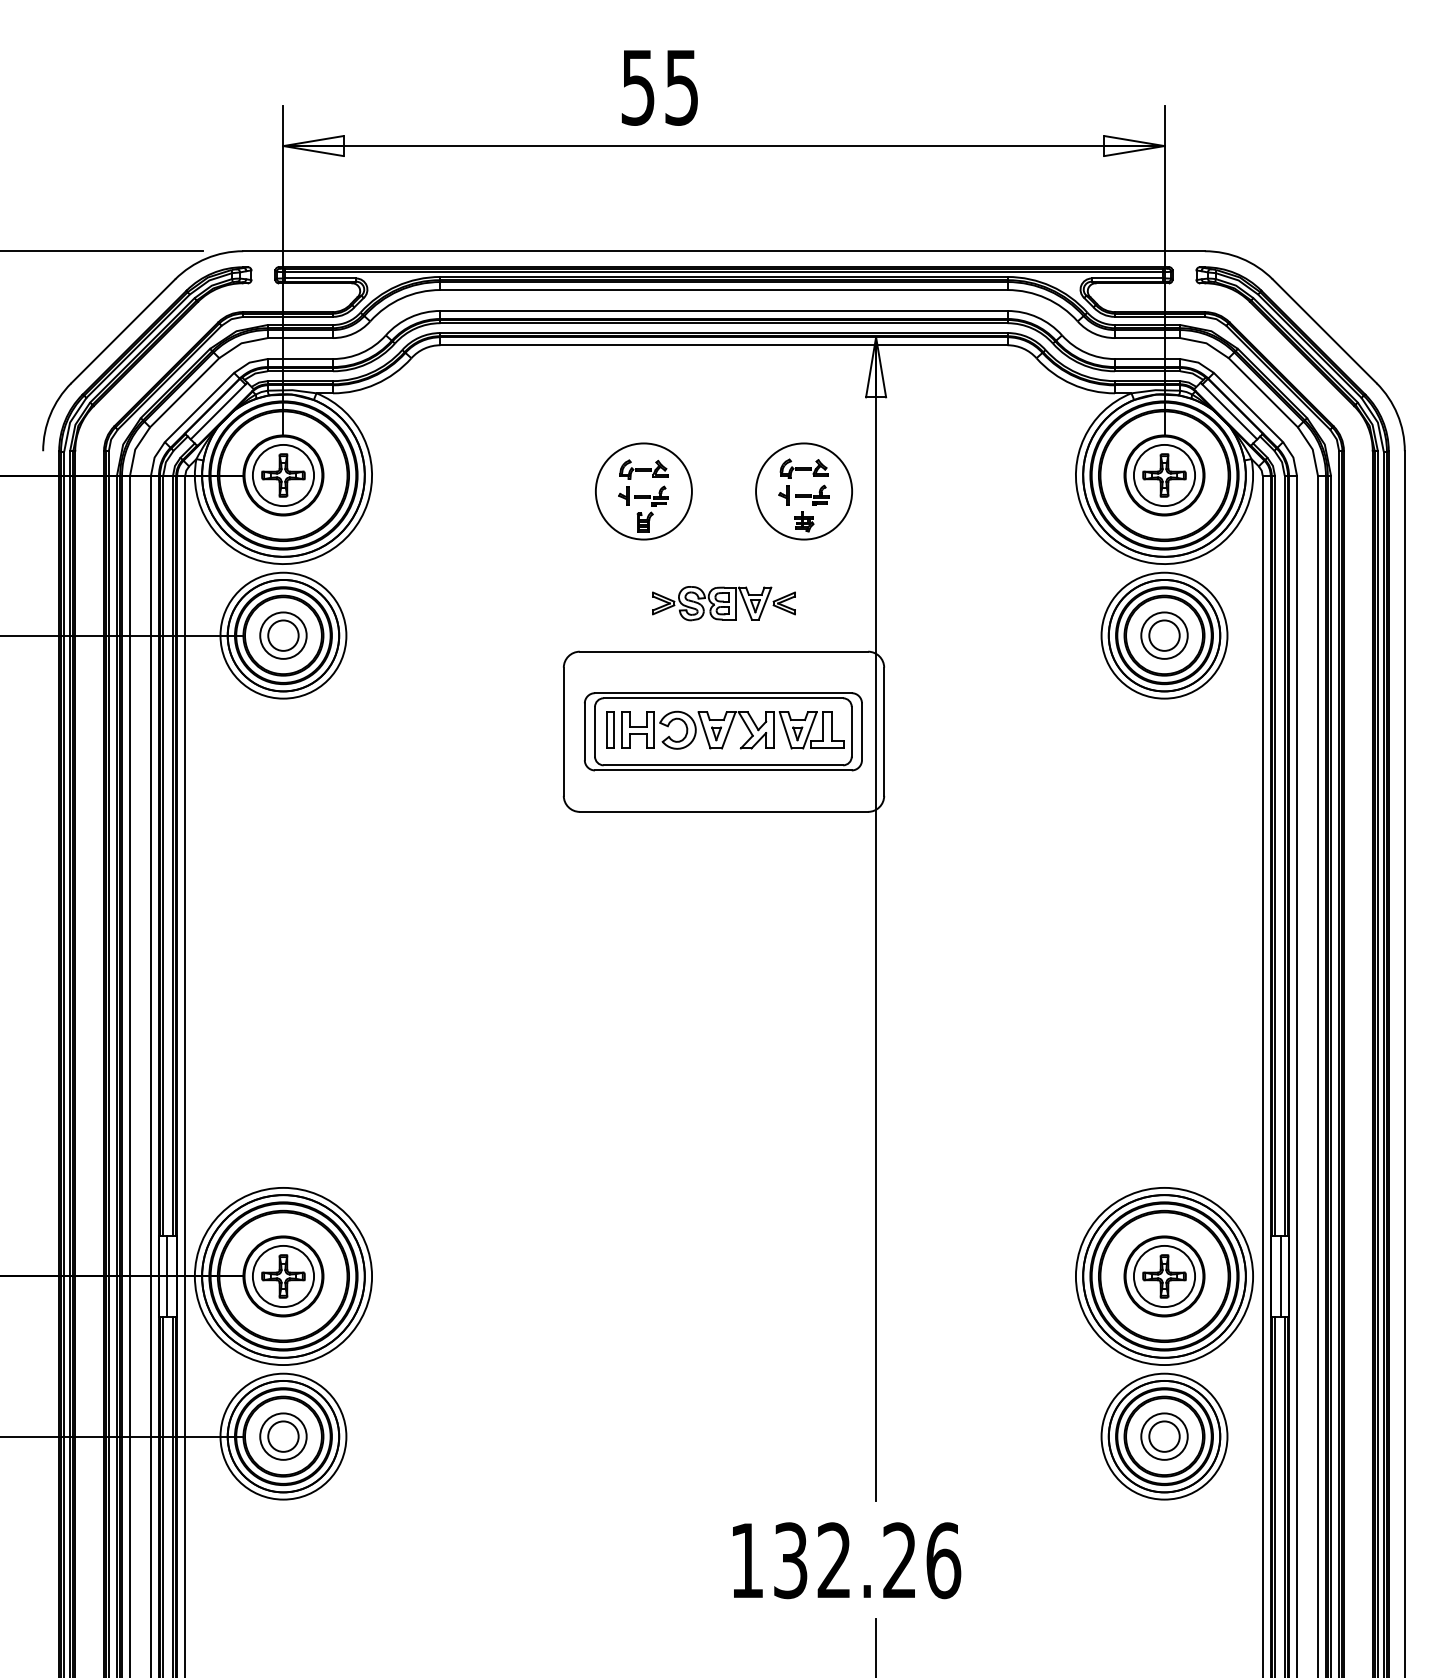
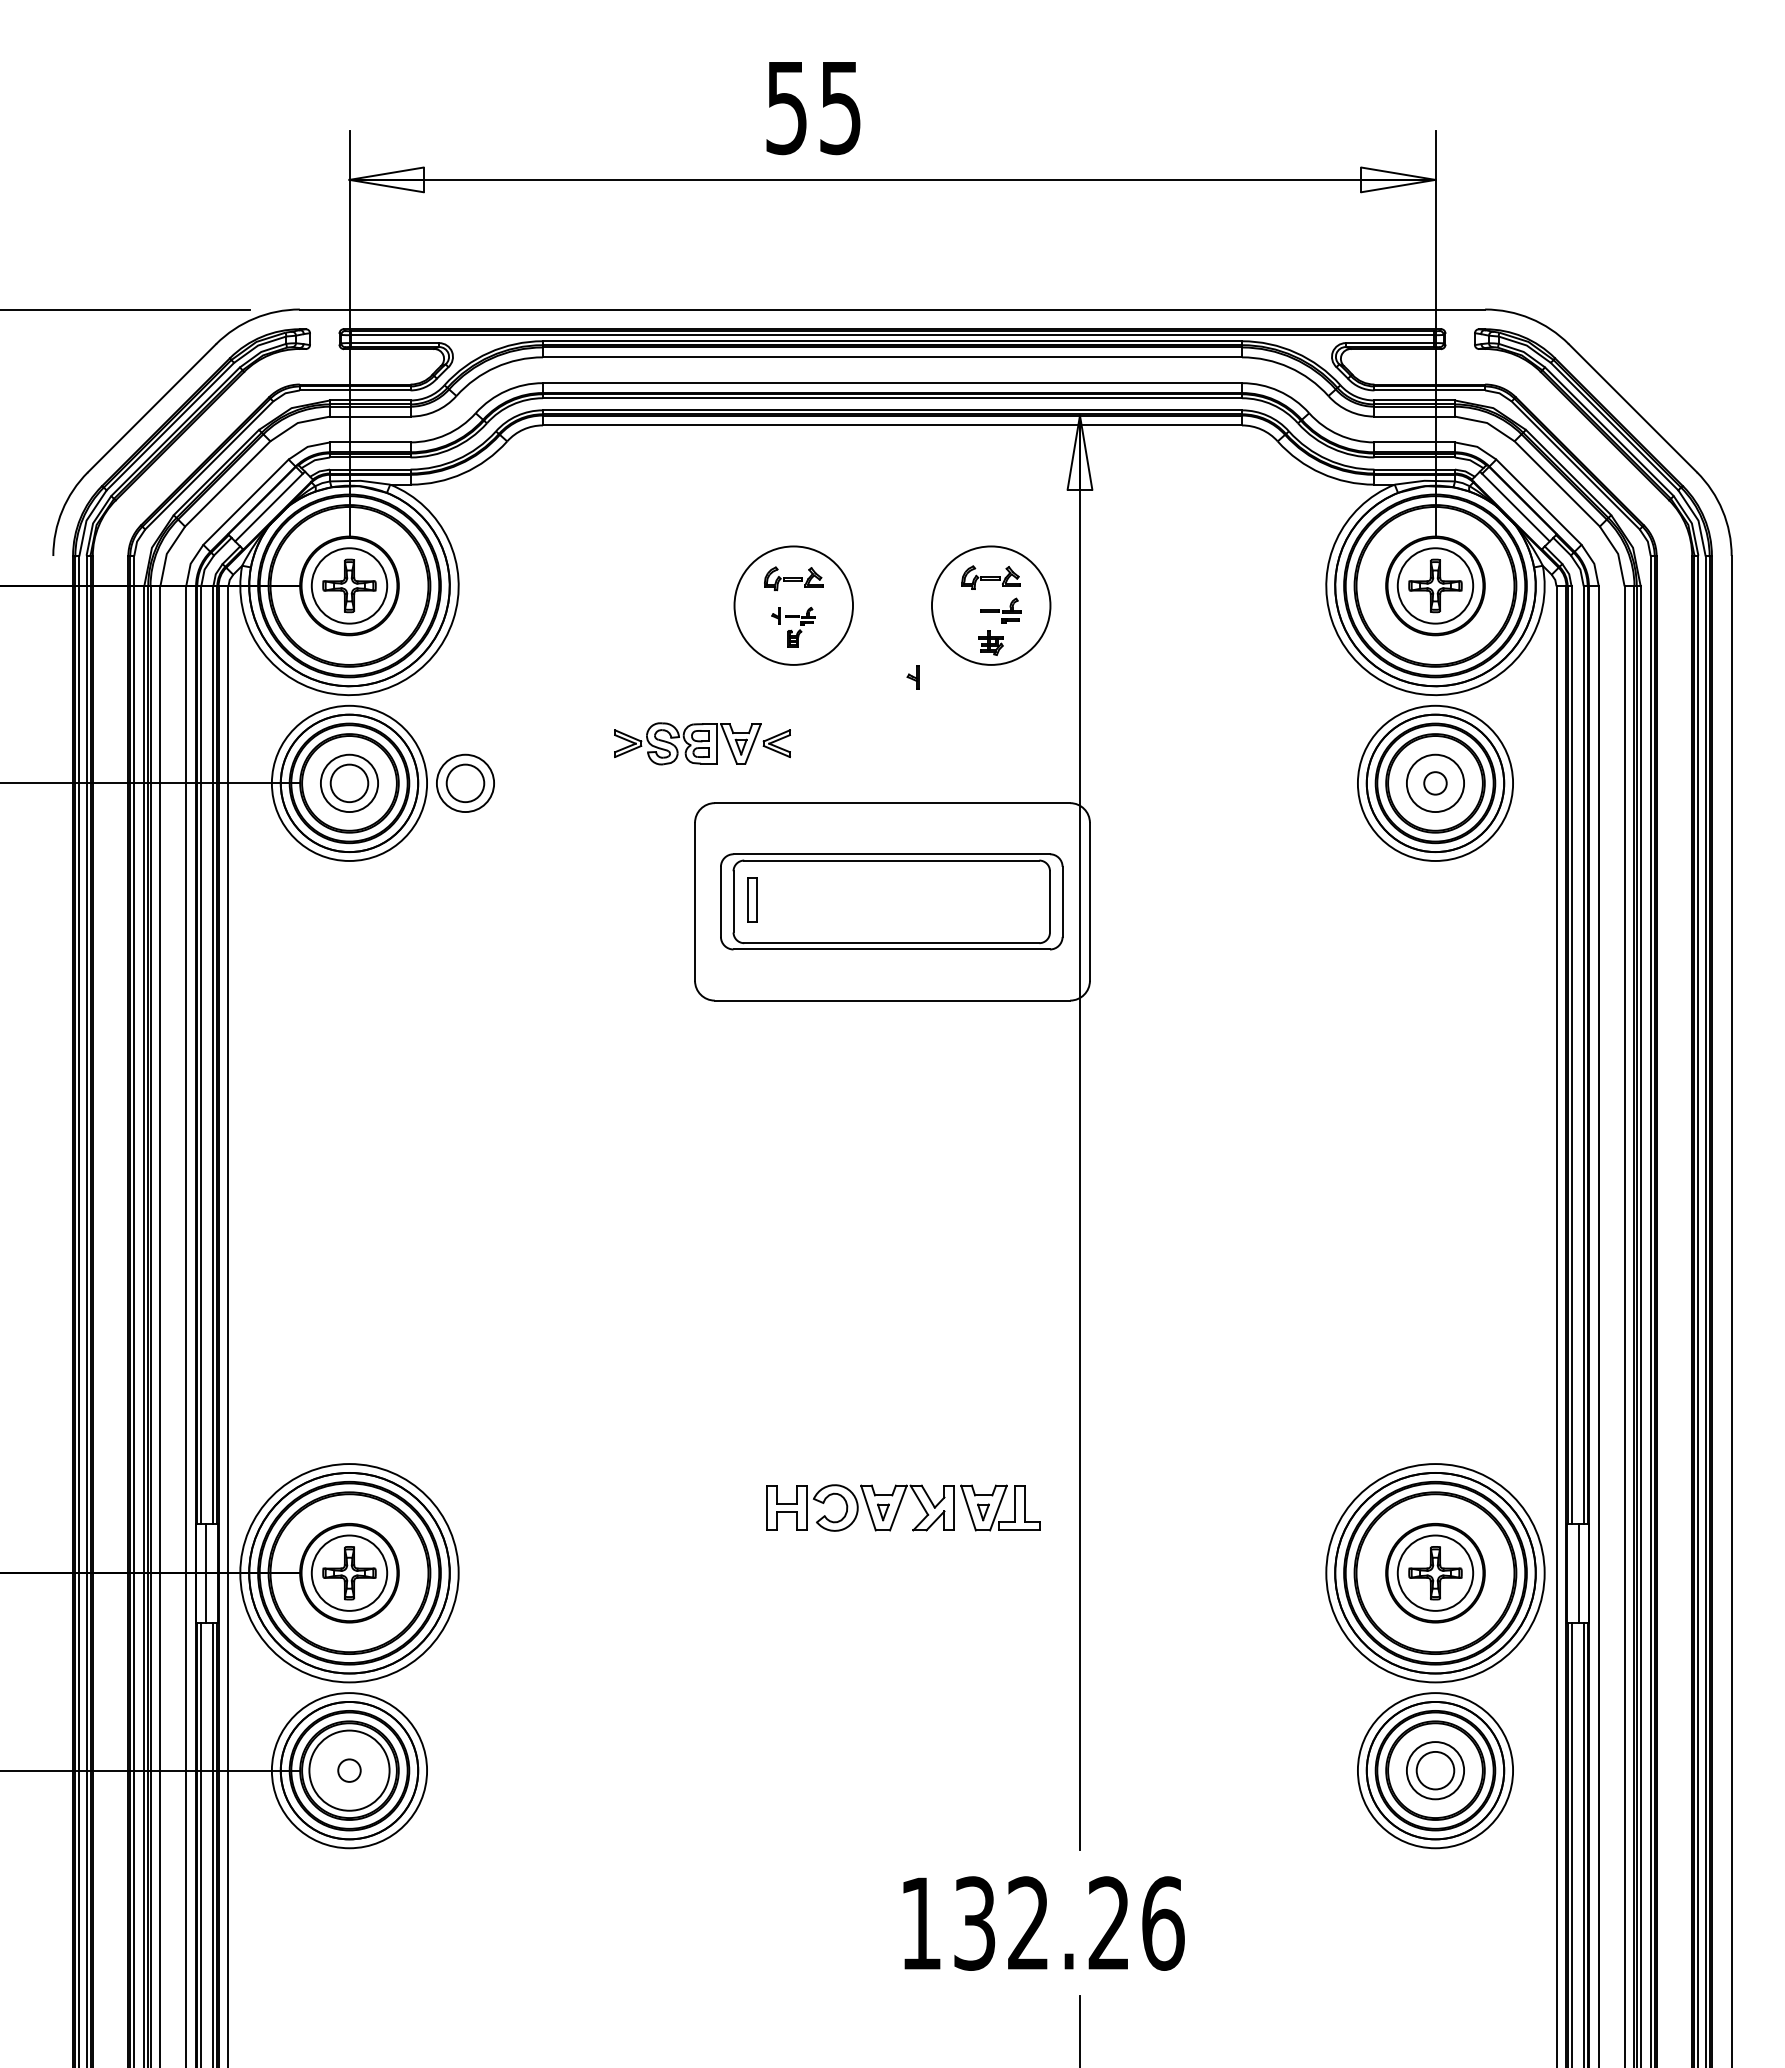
part: (783, 495) -> (912, 677), moved
part: (643, 508) -> (793, 626), size x0.7
part: (724, 603) -> (702, 743), moved
part: (377, 634) -> (465, 782), added
circle: (1164, 635) -> (1435, 783), size x0.6
part: (732, 729) -> (903, 1507), moved
circle: (283, 1436) -> (349, 1770), size x0.6
circle: (283, 1436) -> (349, 1770), size x1.4

